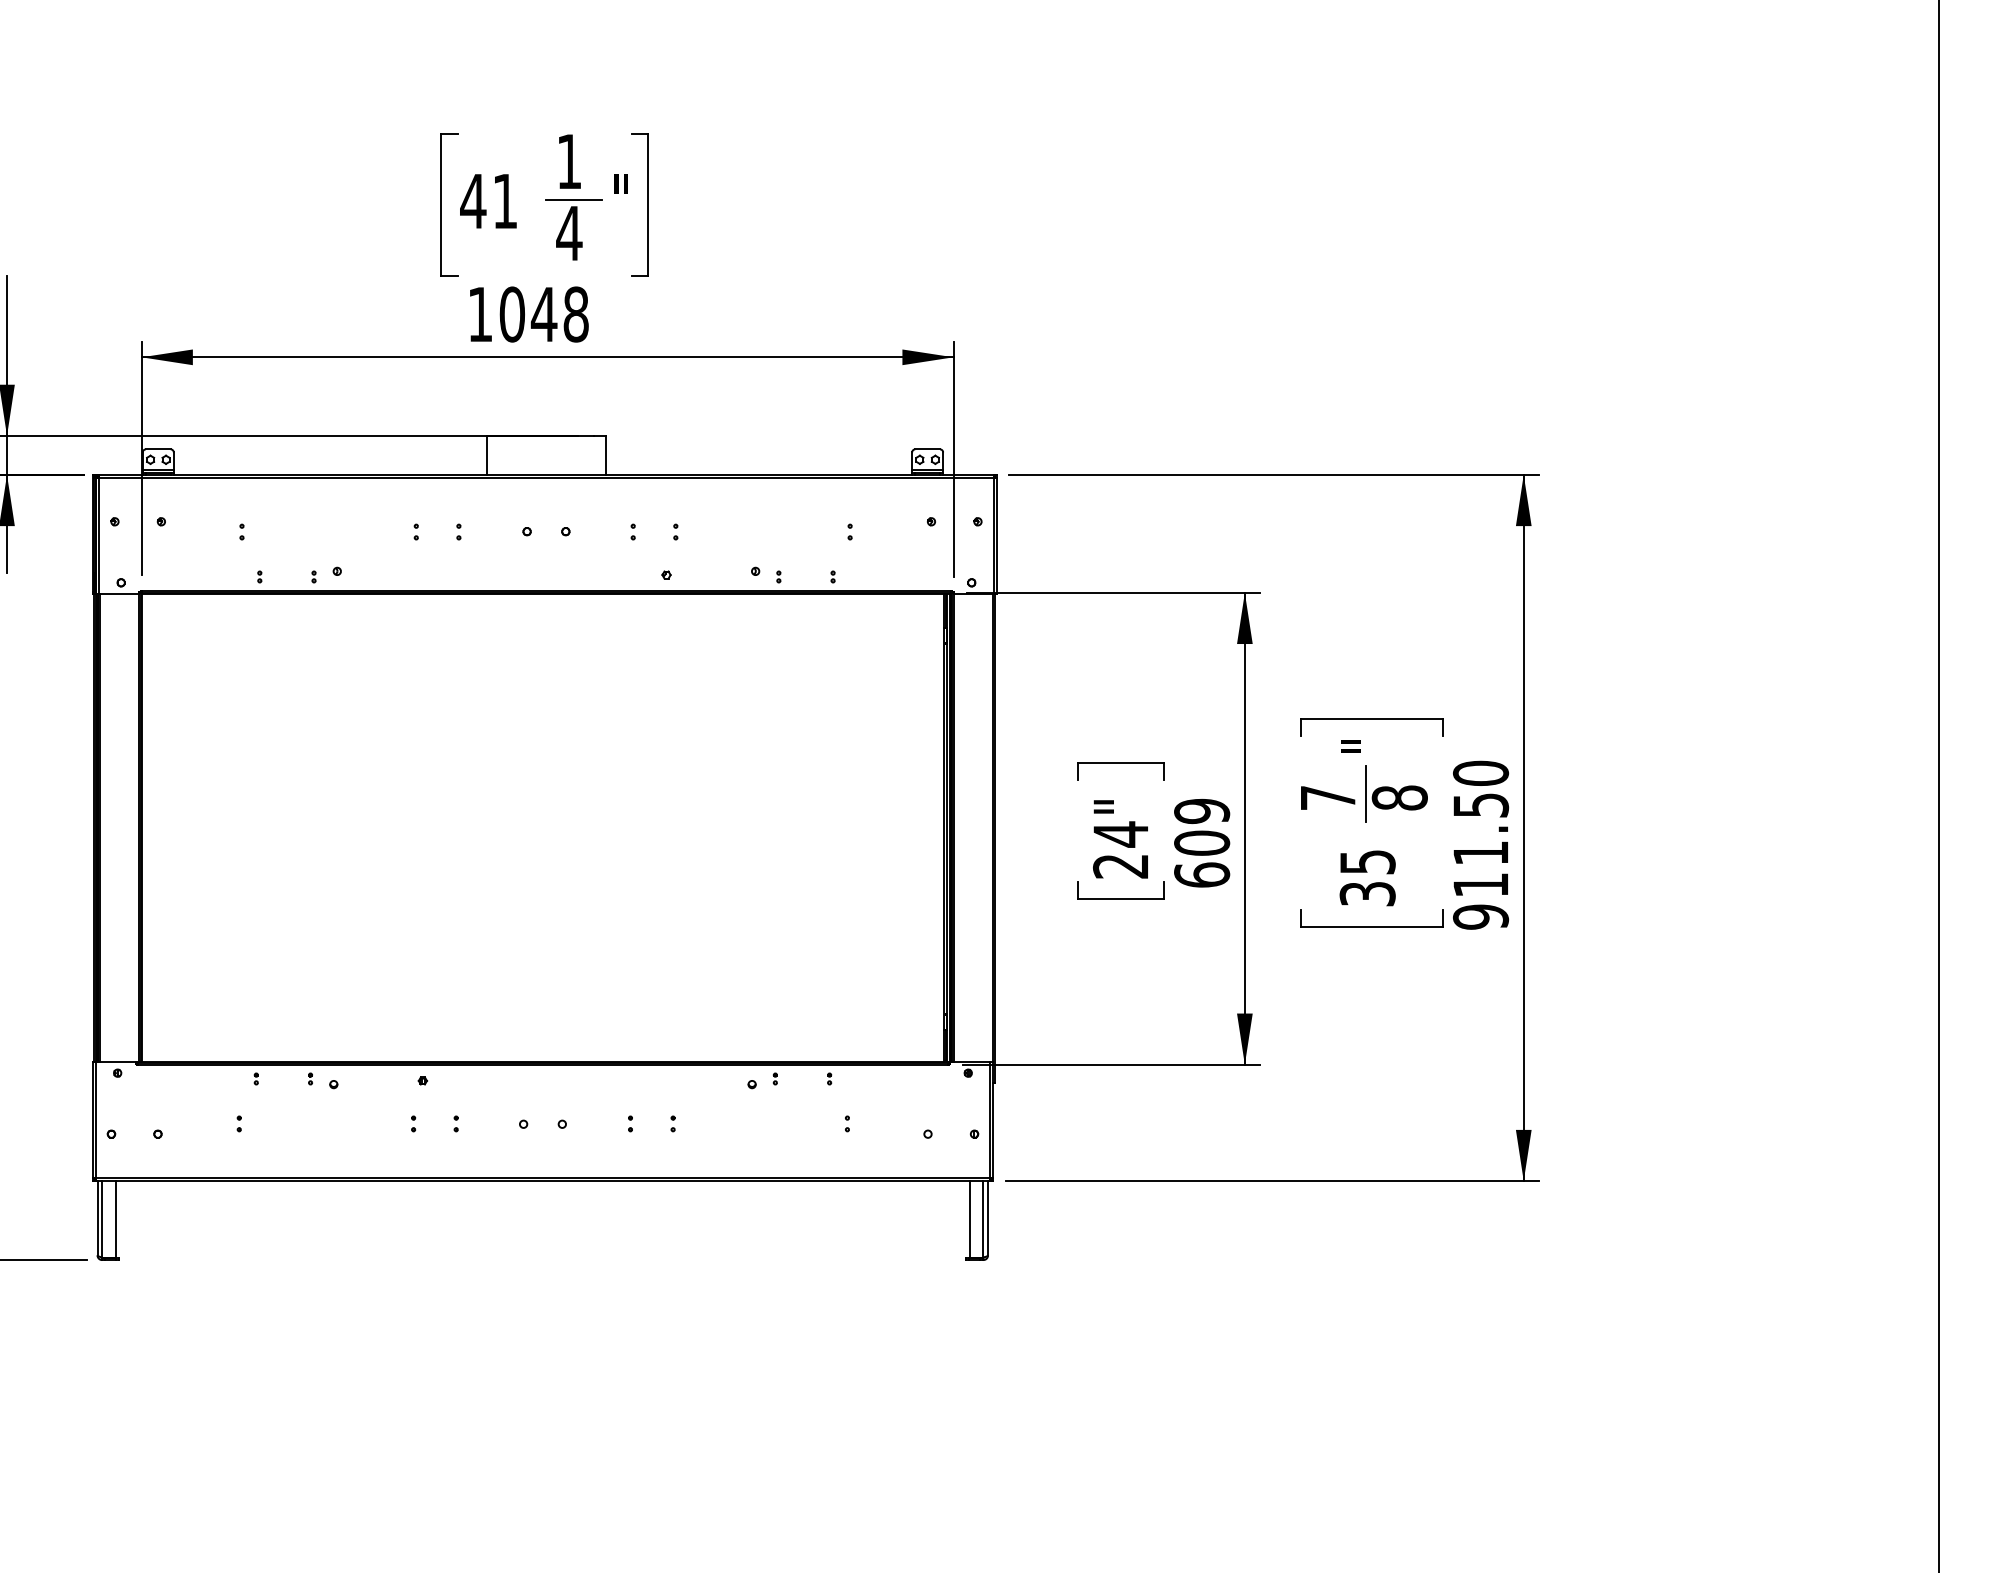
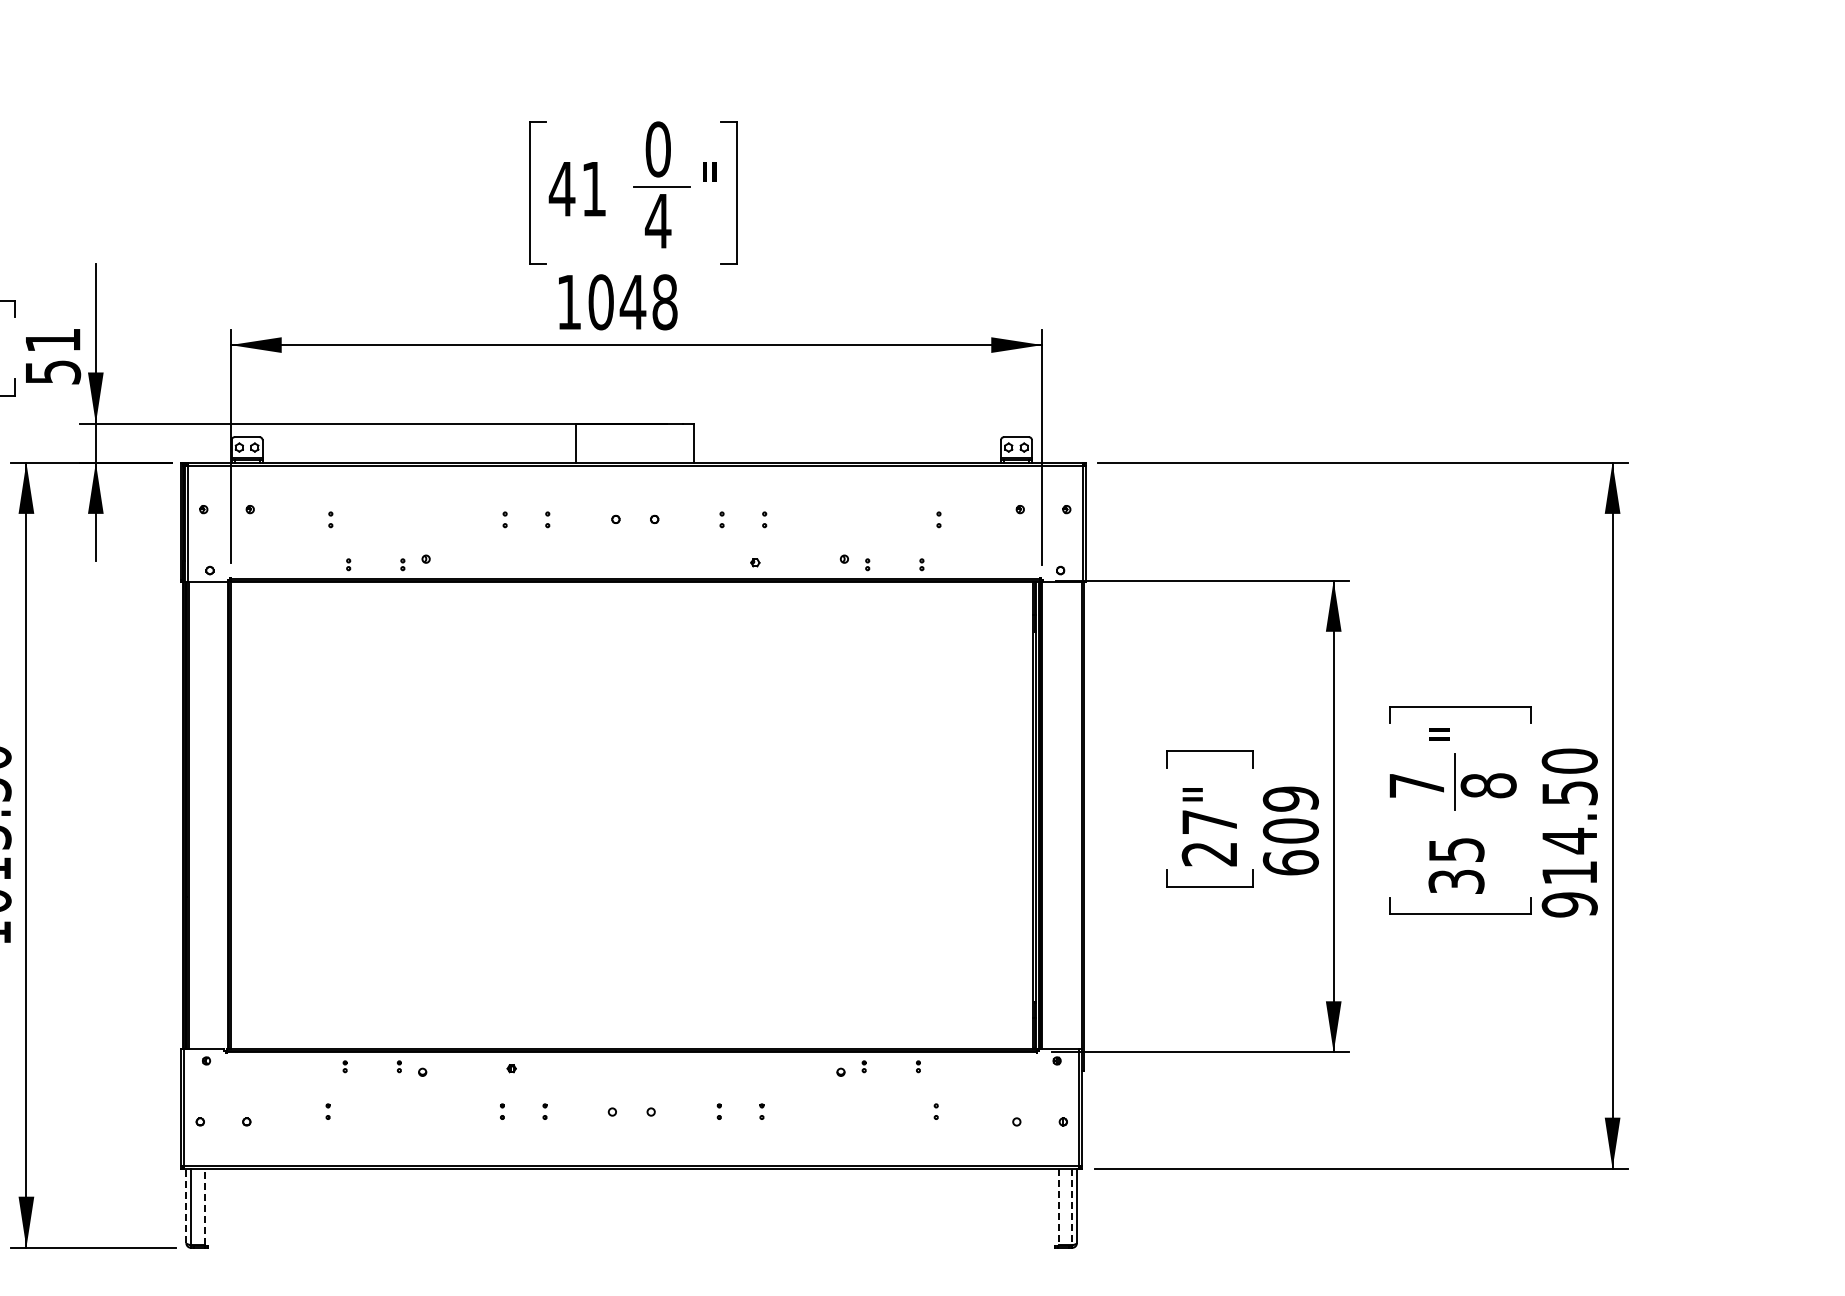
text: (569, 161) -> (658, 149), 1 -> 0
text: (1120, 834) -> (1209, 822), 24" -> 27"
text: (1480, 853) -> (1569, 841), 911.50 -> 914.50
line: (97, 1217) -> (186, 1205), solid -> dashed
line: (115, 1218) -> (204, 1206), solid -> dashed
line: (969, 1219) -> (1058, 1207), solid -> dashed
line: (983, 1219) -> (1072, 1207), solid -> dashed

